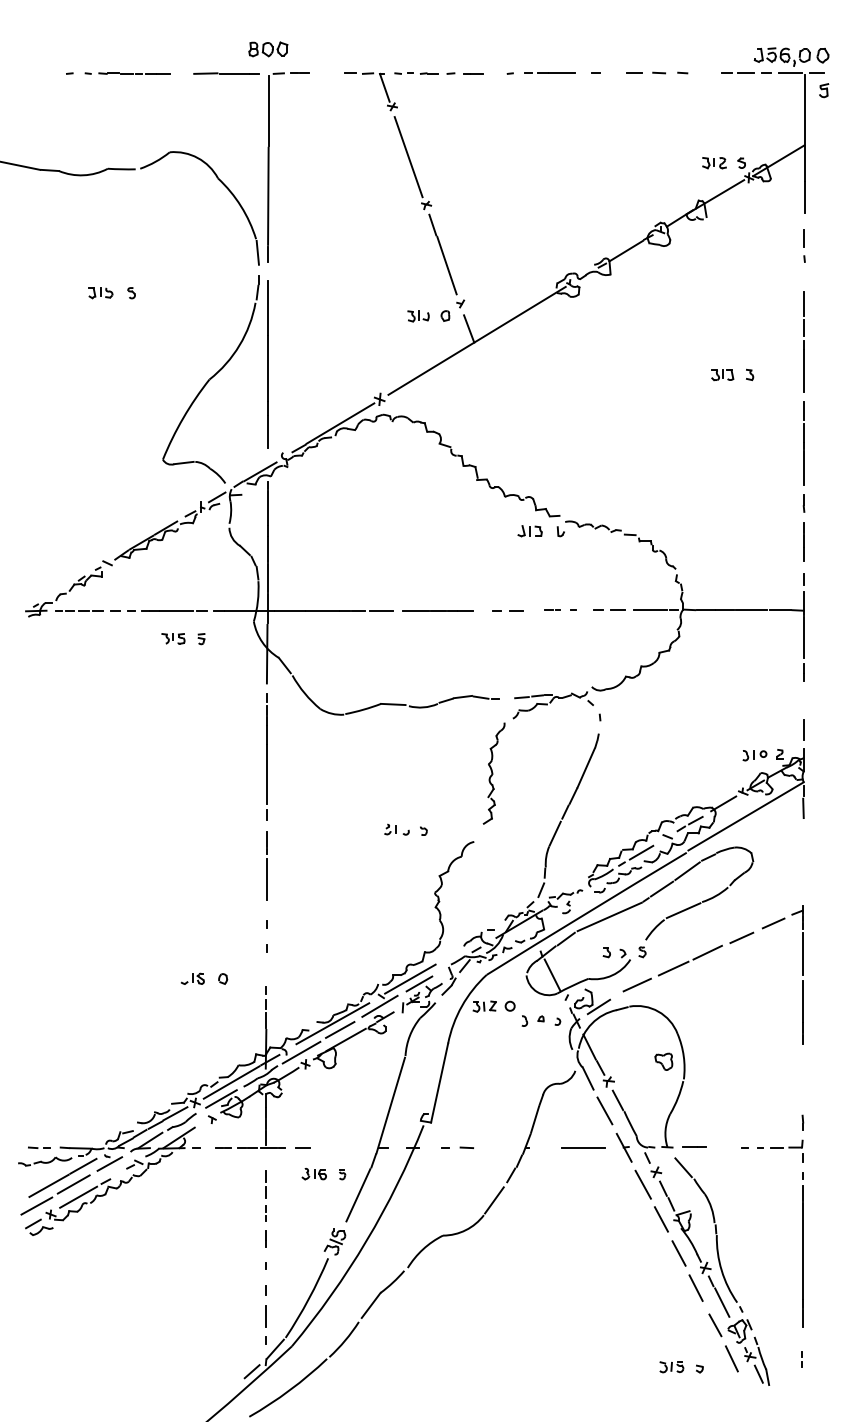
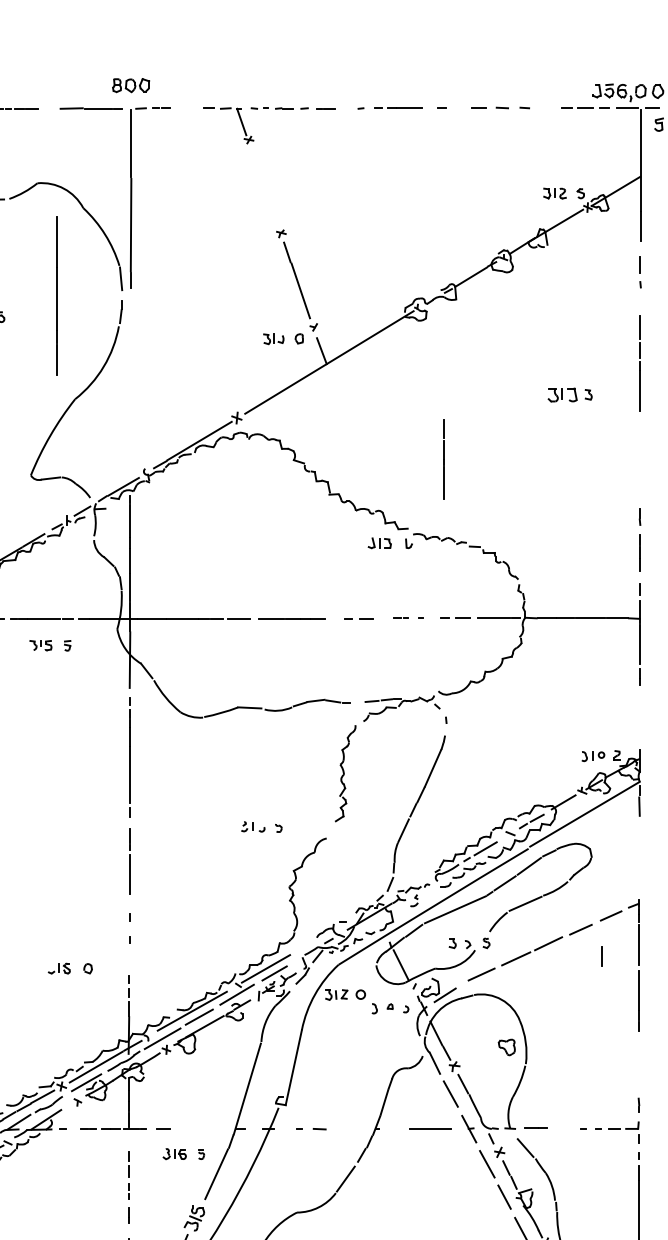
line: (408, 157) -> (264, 188), removed
line: (267, 364) -> (56, 295), moved
part: (722, 375) -> (562, 395), size x1.4
line: (803, 443) -> (442, 459), moved
line: (803, 729) -> (601, 955), moved

